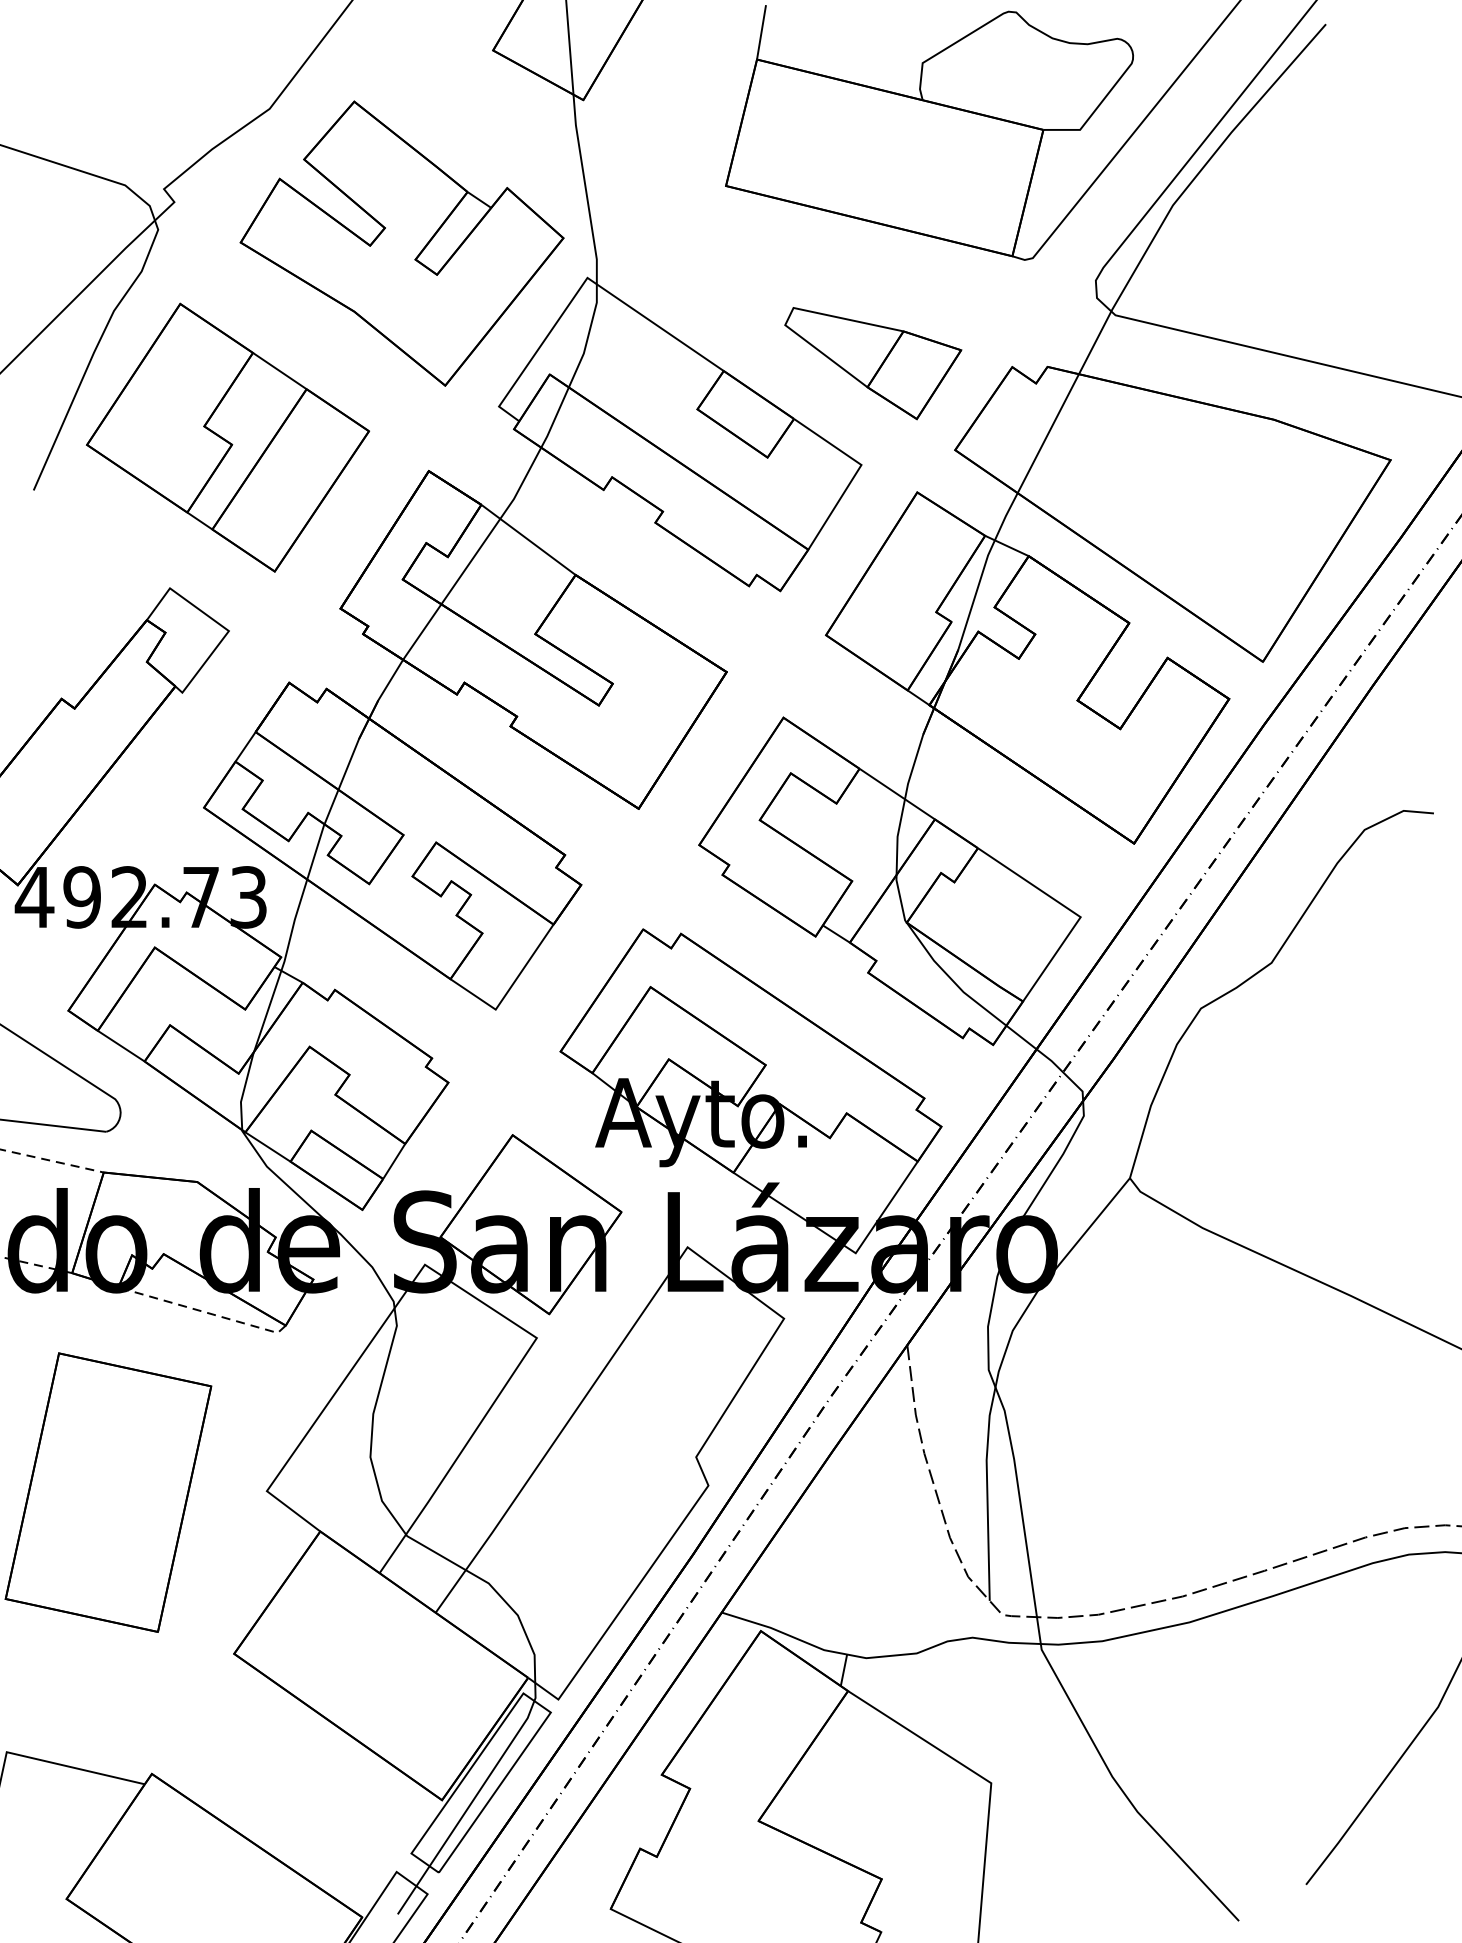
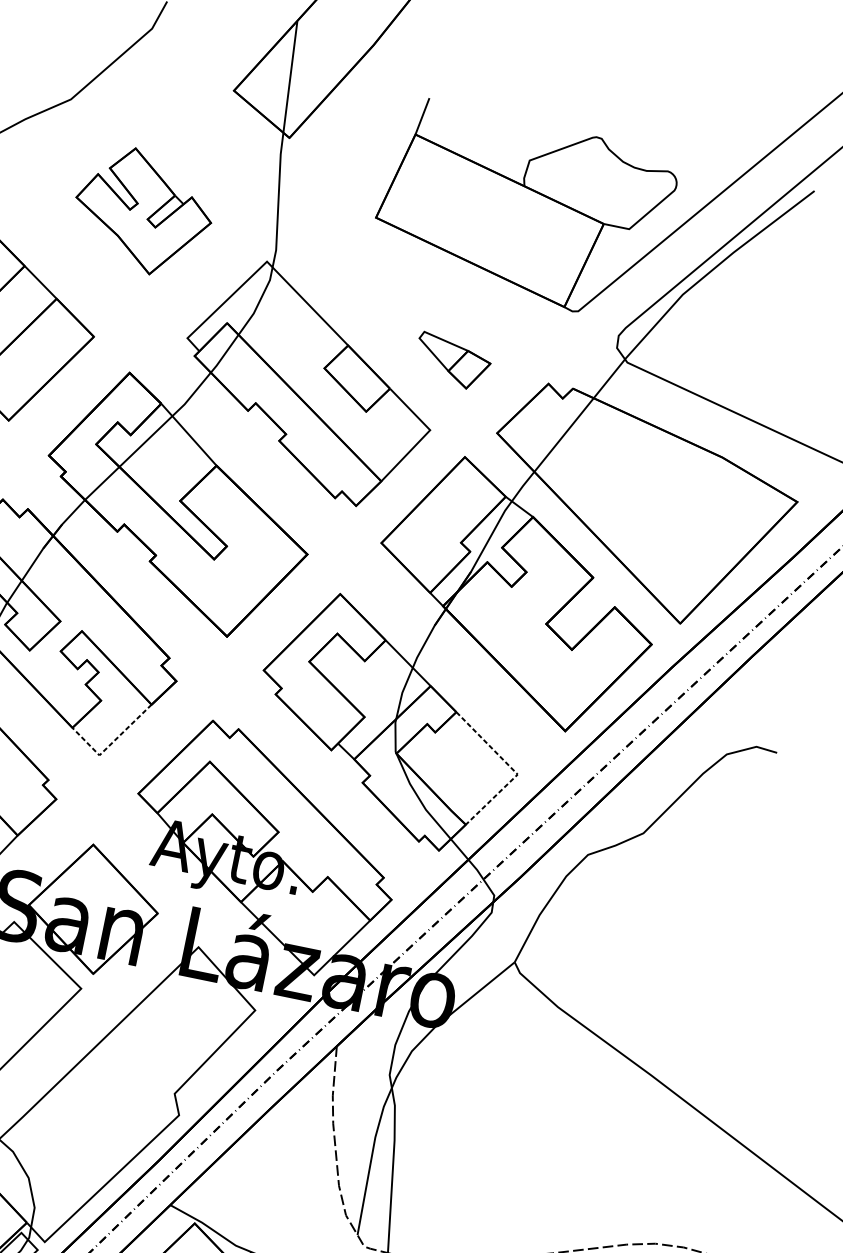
part: (401, 243) -> (143, 211), size x0.6
part: (873, 363) -> (452, 361), size x0.6
line: (1072, 911) -> (512, 769), solid -> dashed
line: (508, 990) -> (111, 743), solid -> dashed

